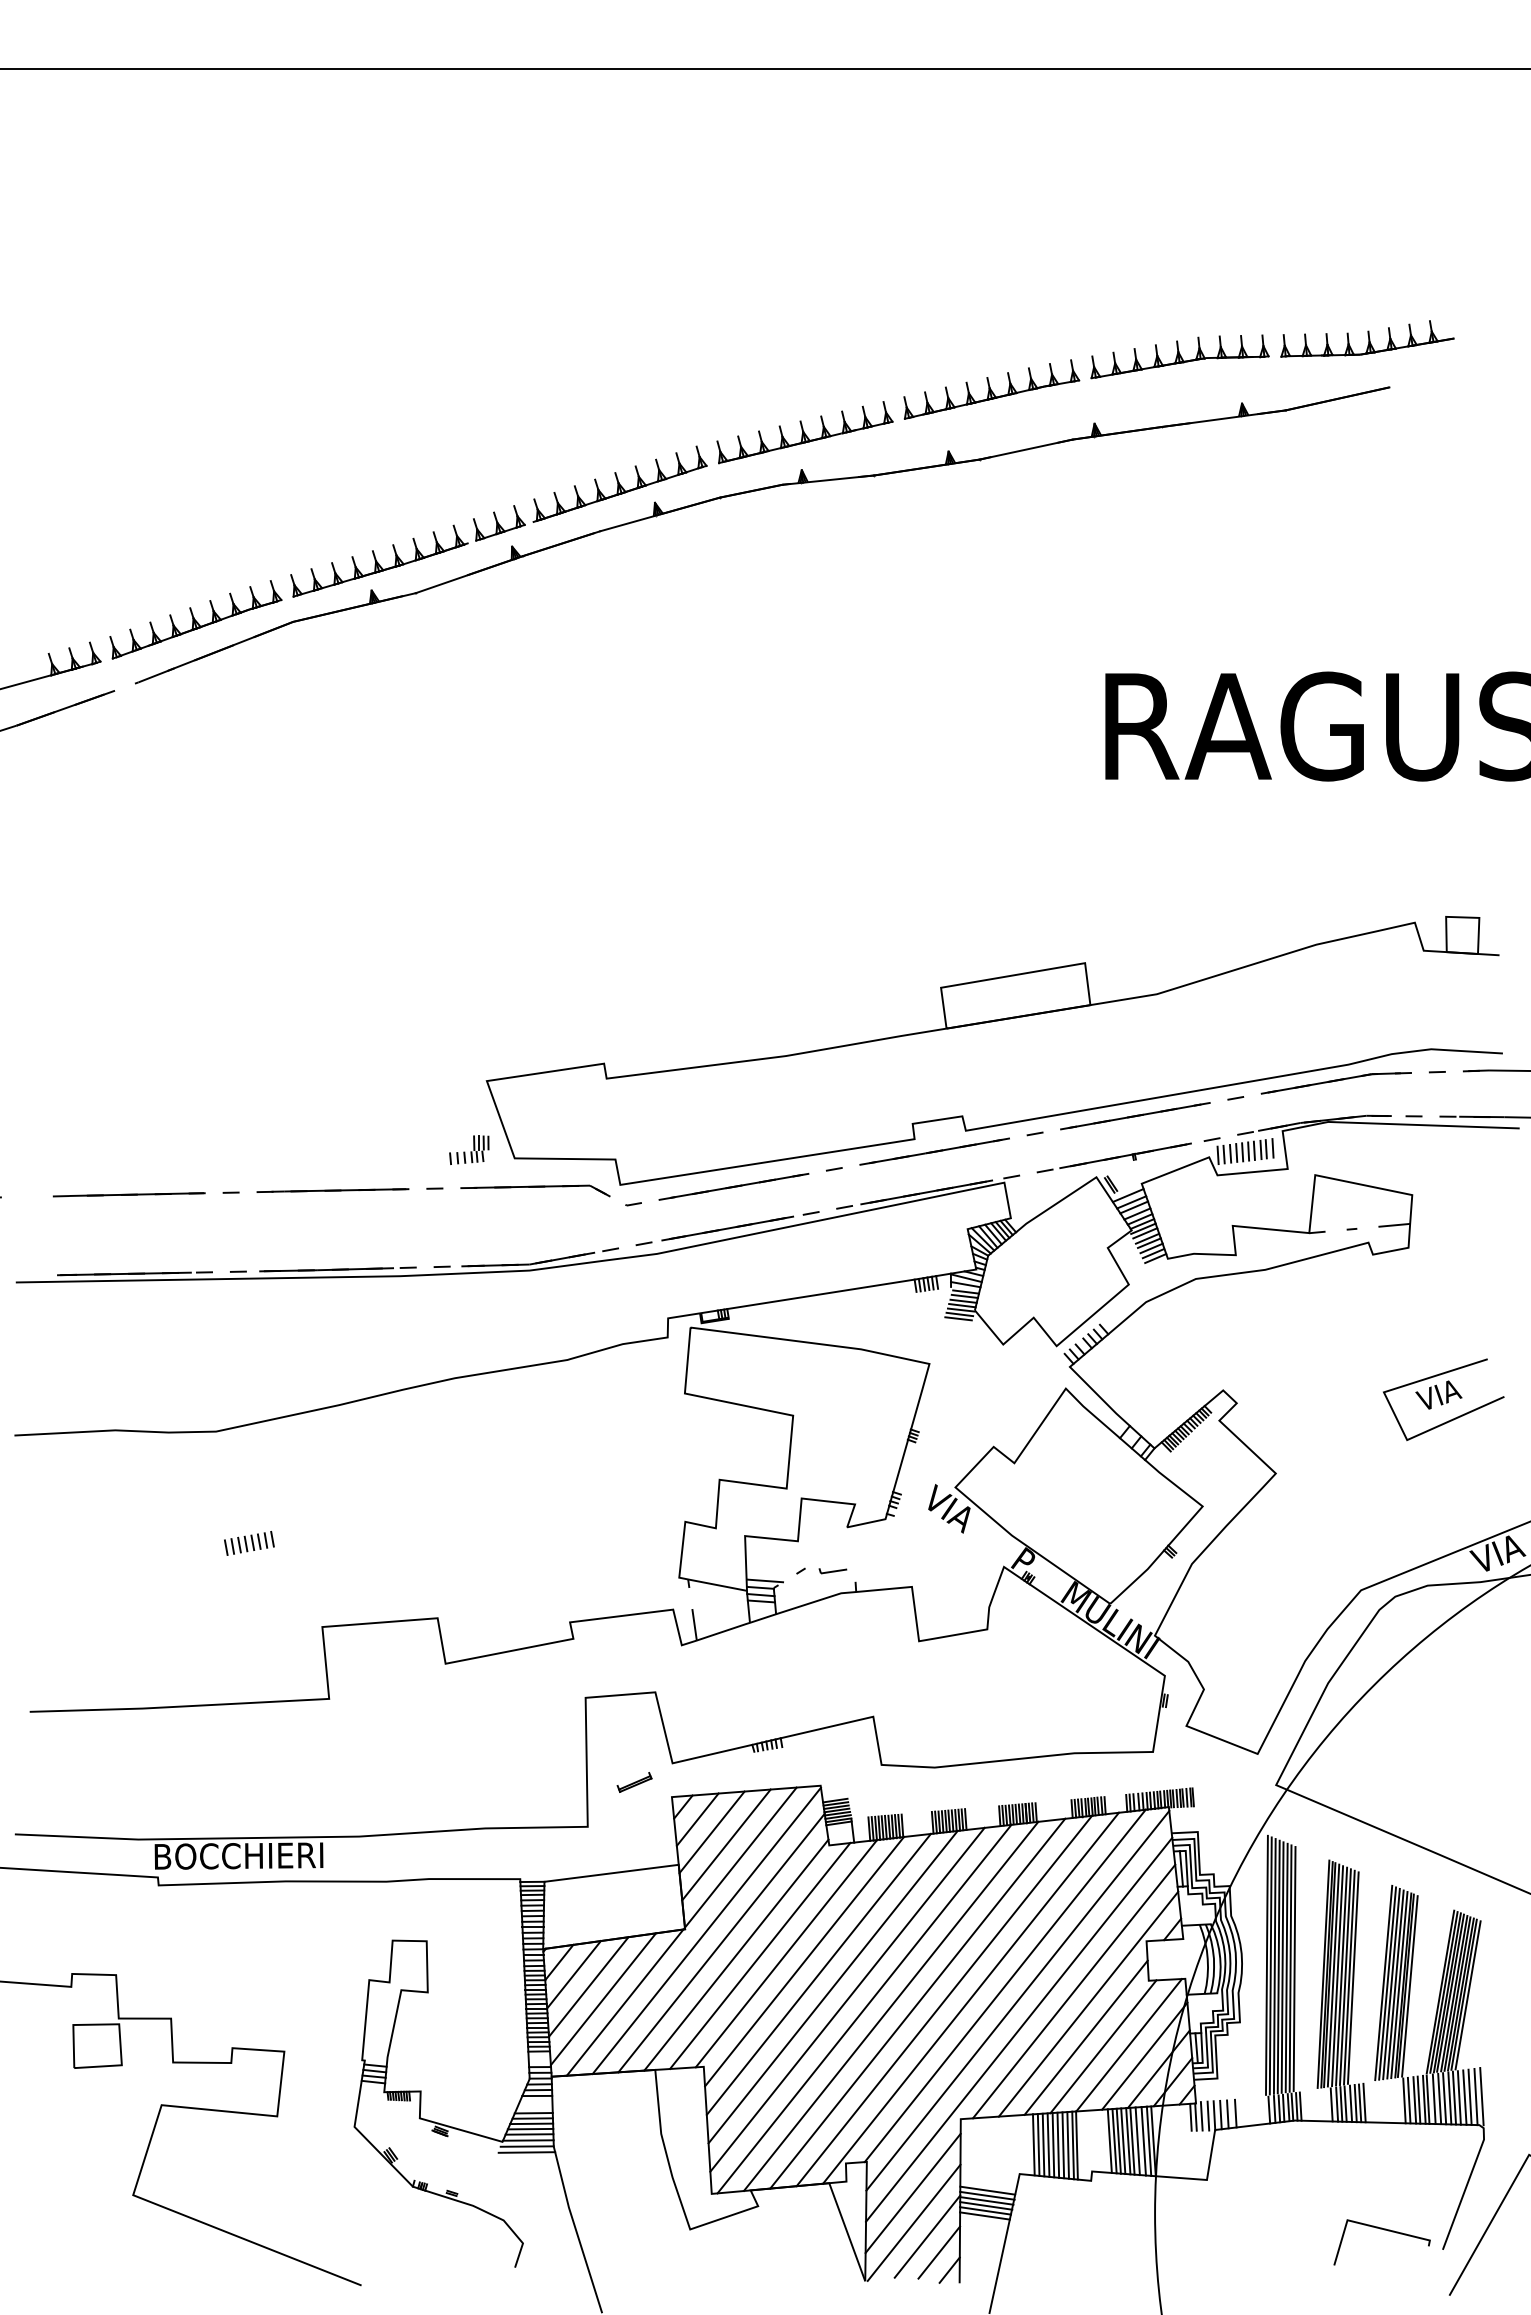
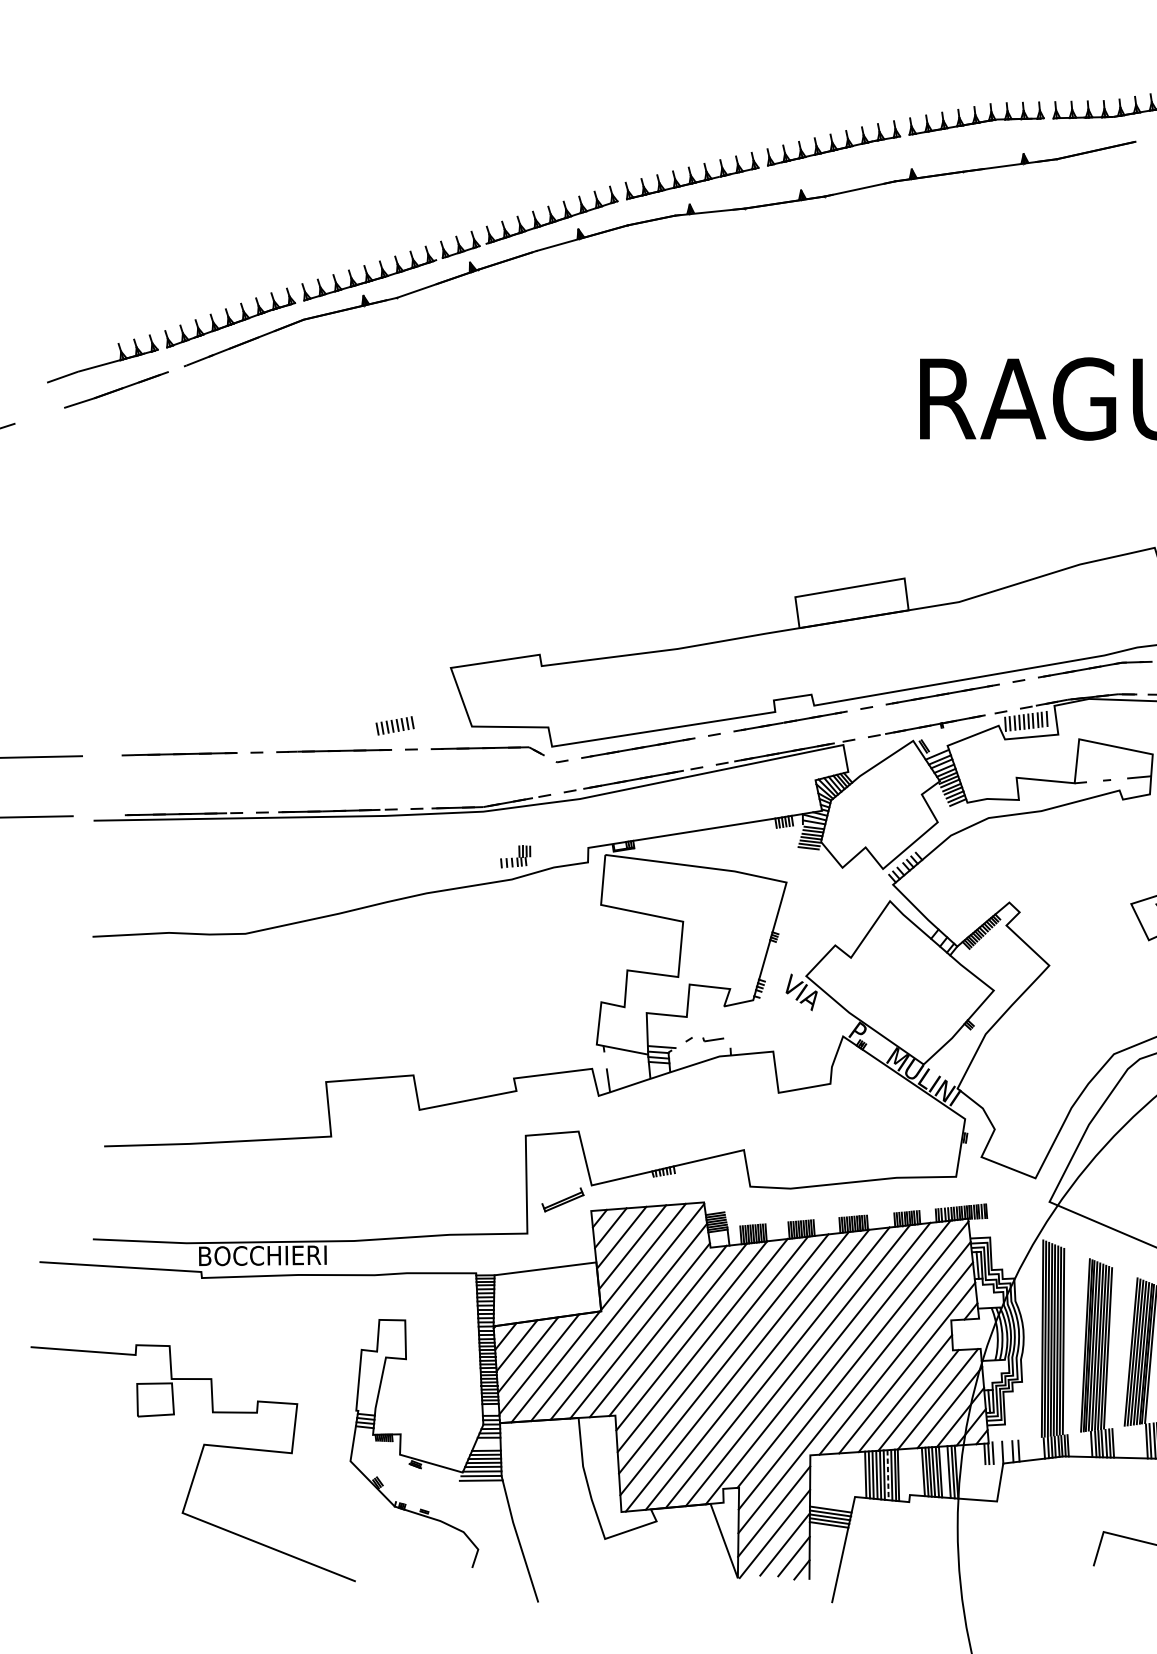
part: (469, 1149) -> (515, 856), moved
part: (249, 1543) -> (395, 725), moved
part: (634, 1782) -> (562, 1199), size x1.6
line: (1364, 2102) -> (1116, 1442), removed
line: (1220, 2114) -> (1007, 1451), removed
line: (1208, 2115) -> (998, 1452), removed
line: (1137, 2141) -> (944, 1472), removed
line: (1063, 2145) -> (888, 1475), solid -> dashed
line: (984, 2215) -> (828, 1528), removed

